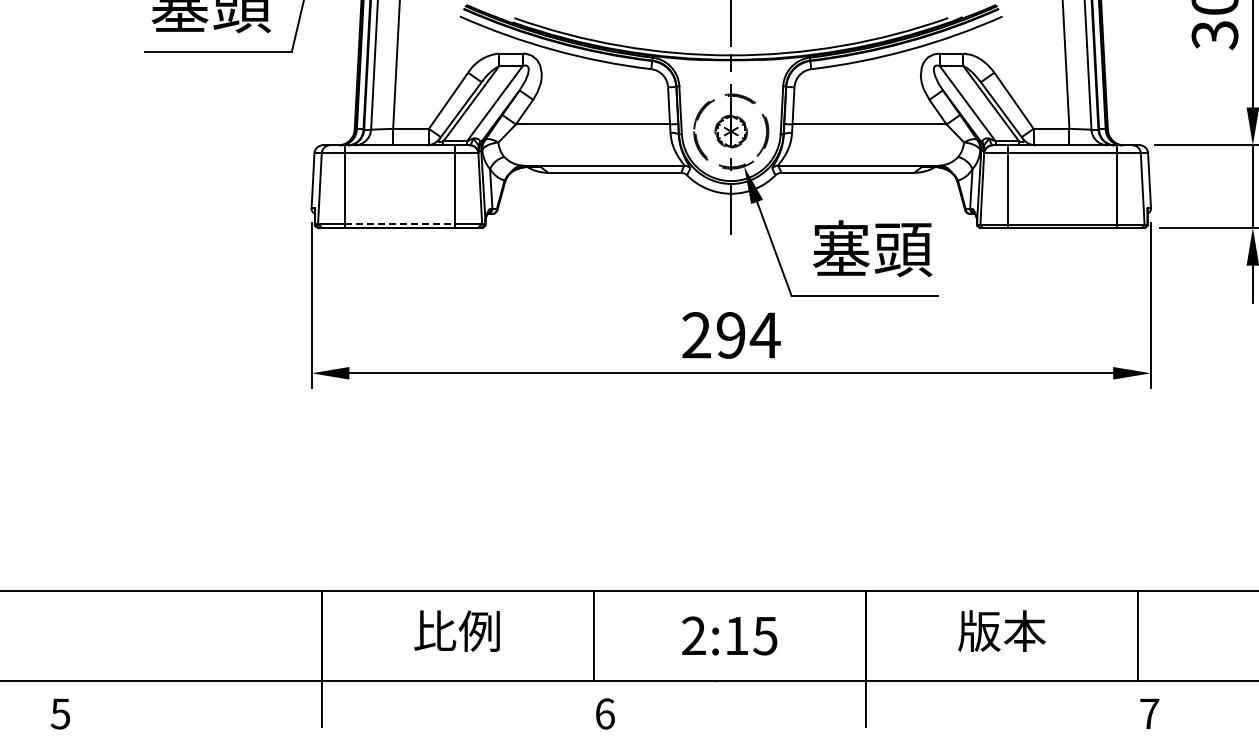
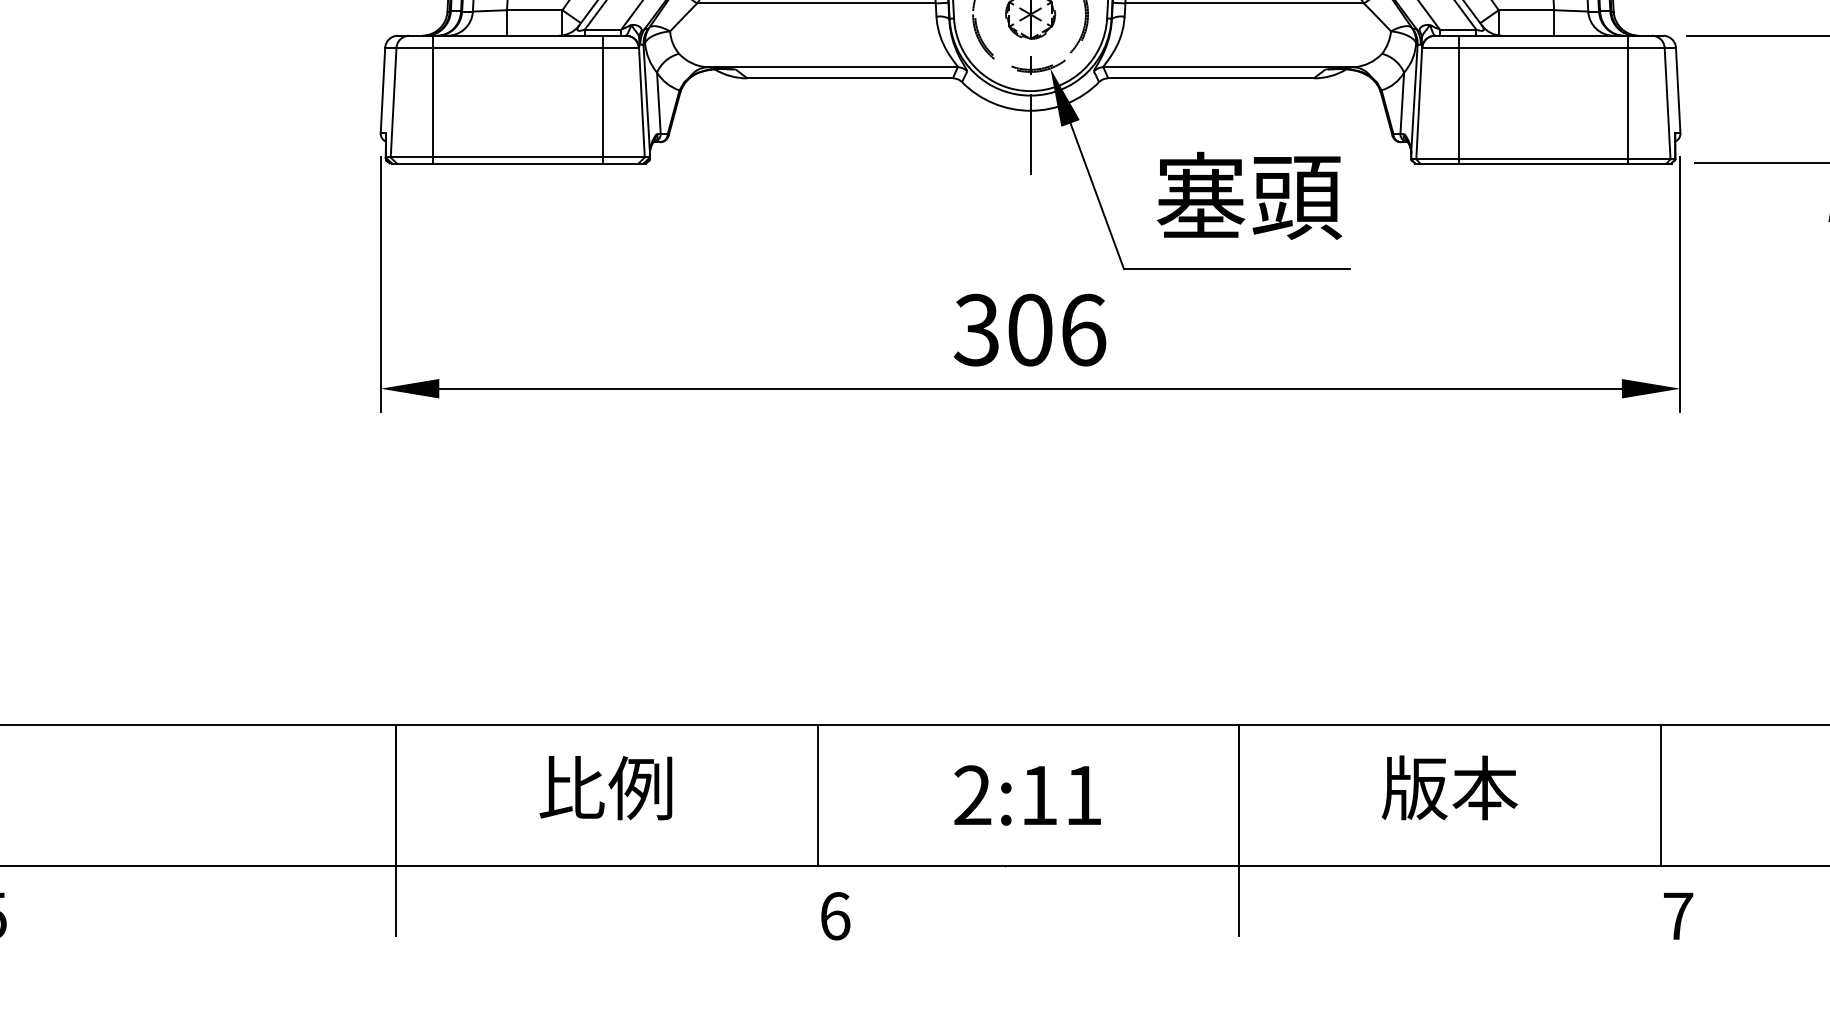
line: (400, 223) -> (518, 156), dashed -> solid
text: (730, 335) -> (1029, 330), 294 -> 306
text: (765, 636) -> (1083, 796), 2:15 -> 2:11

